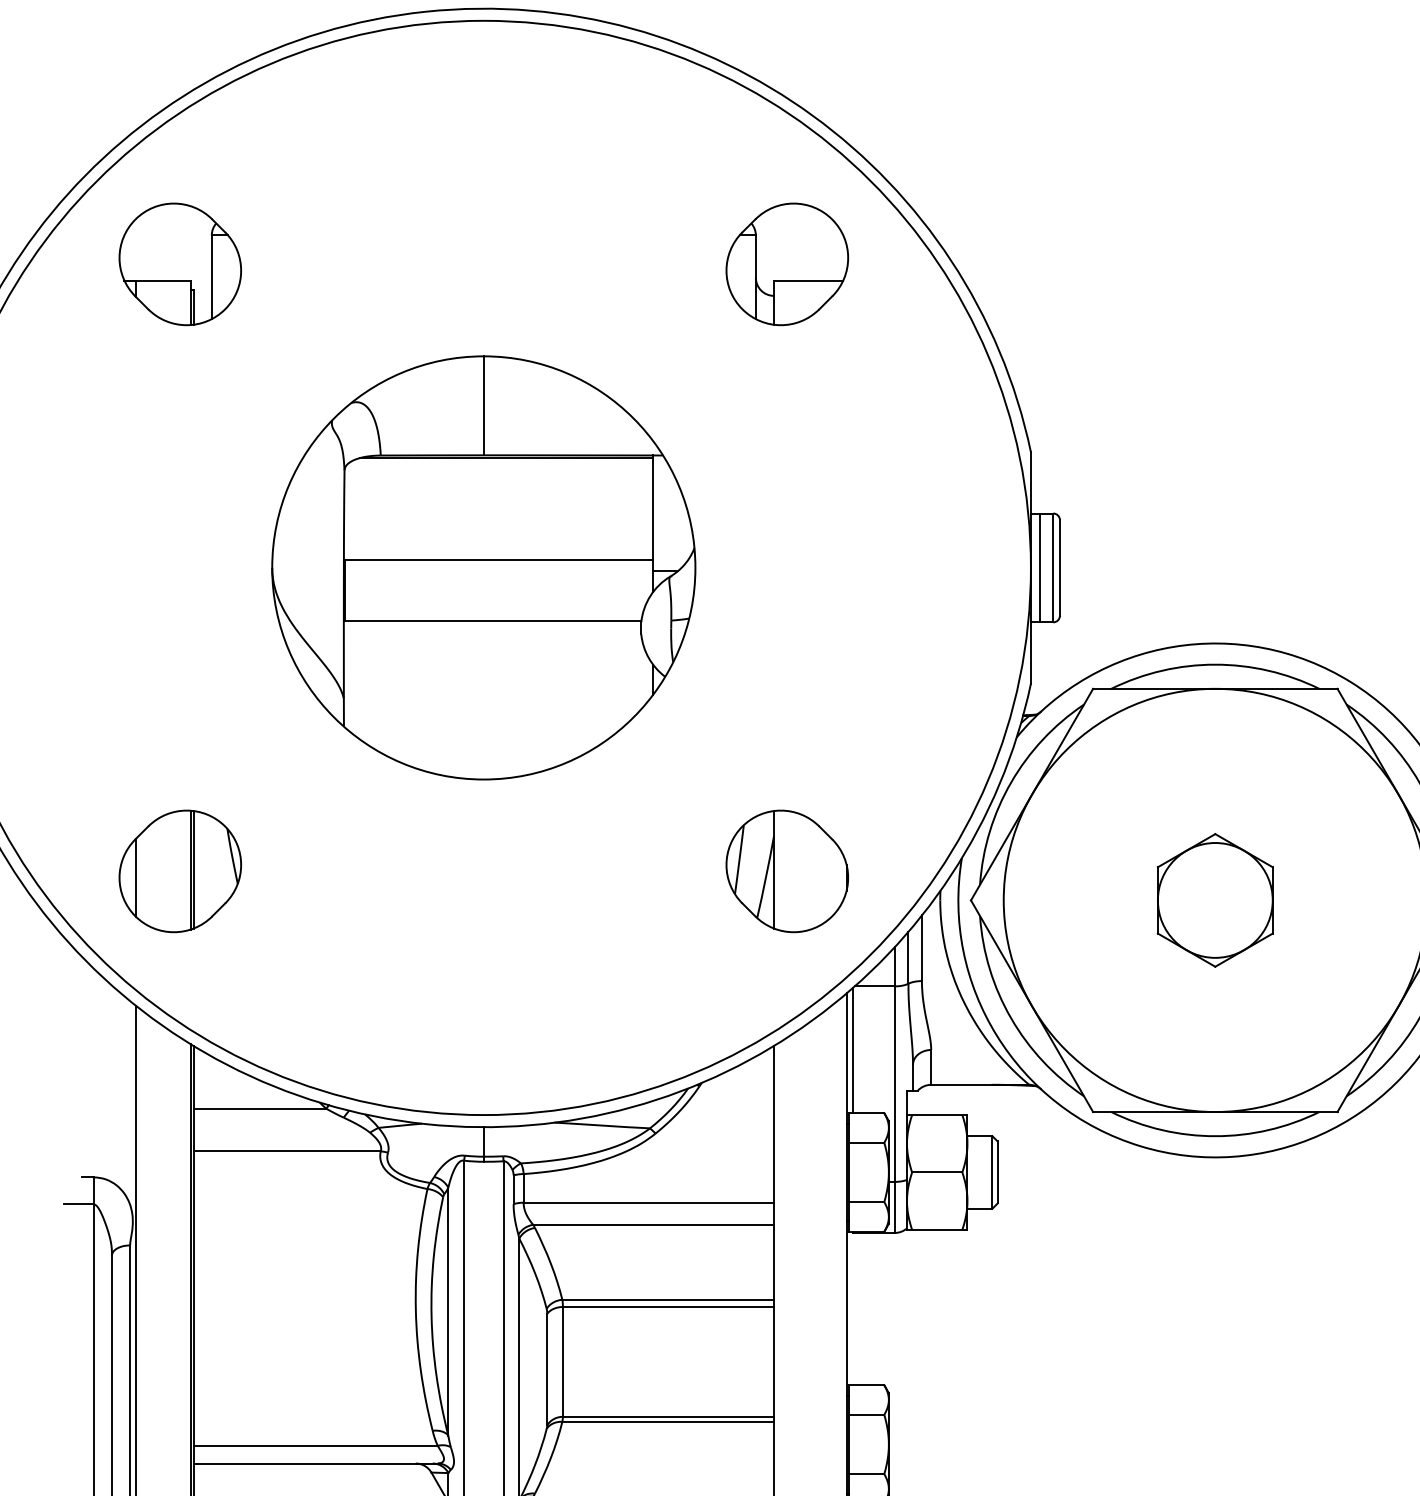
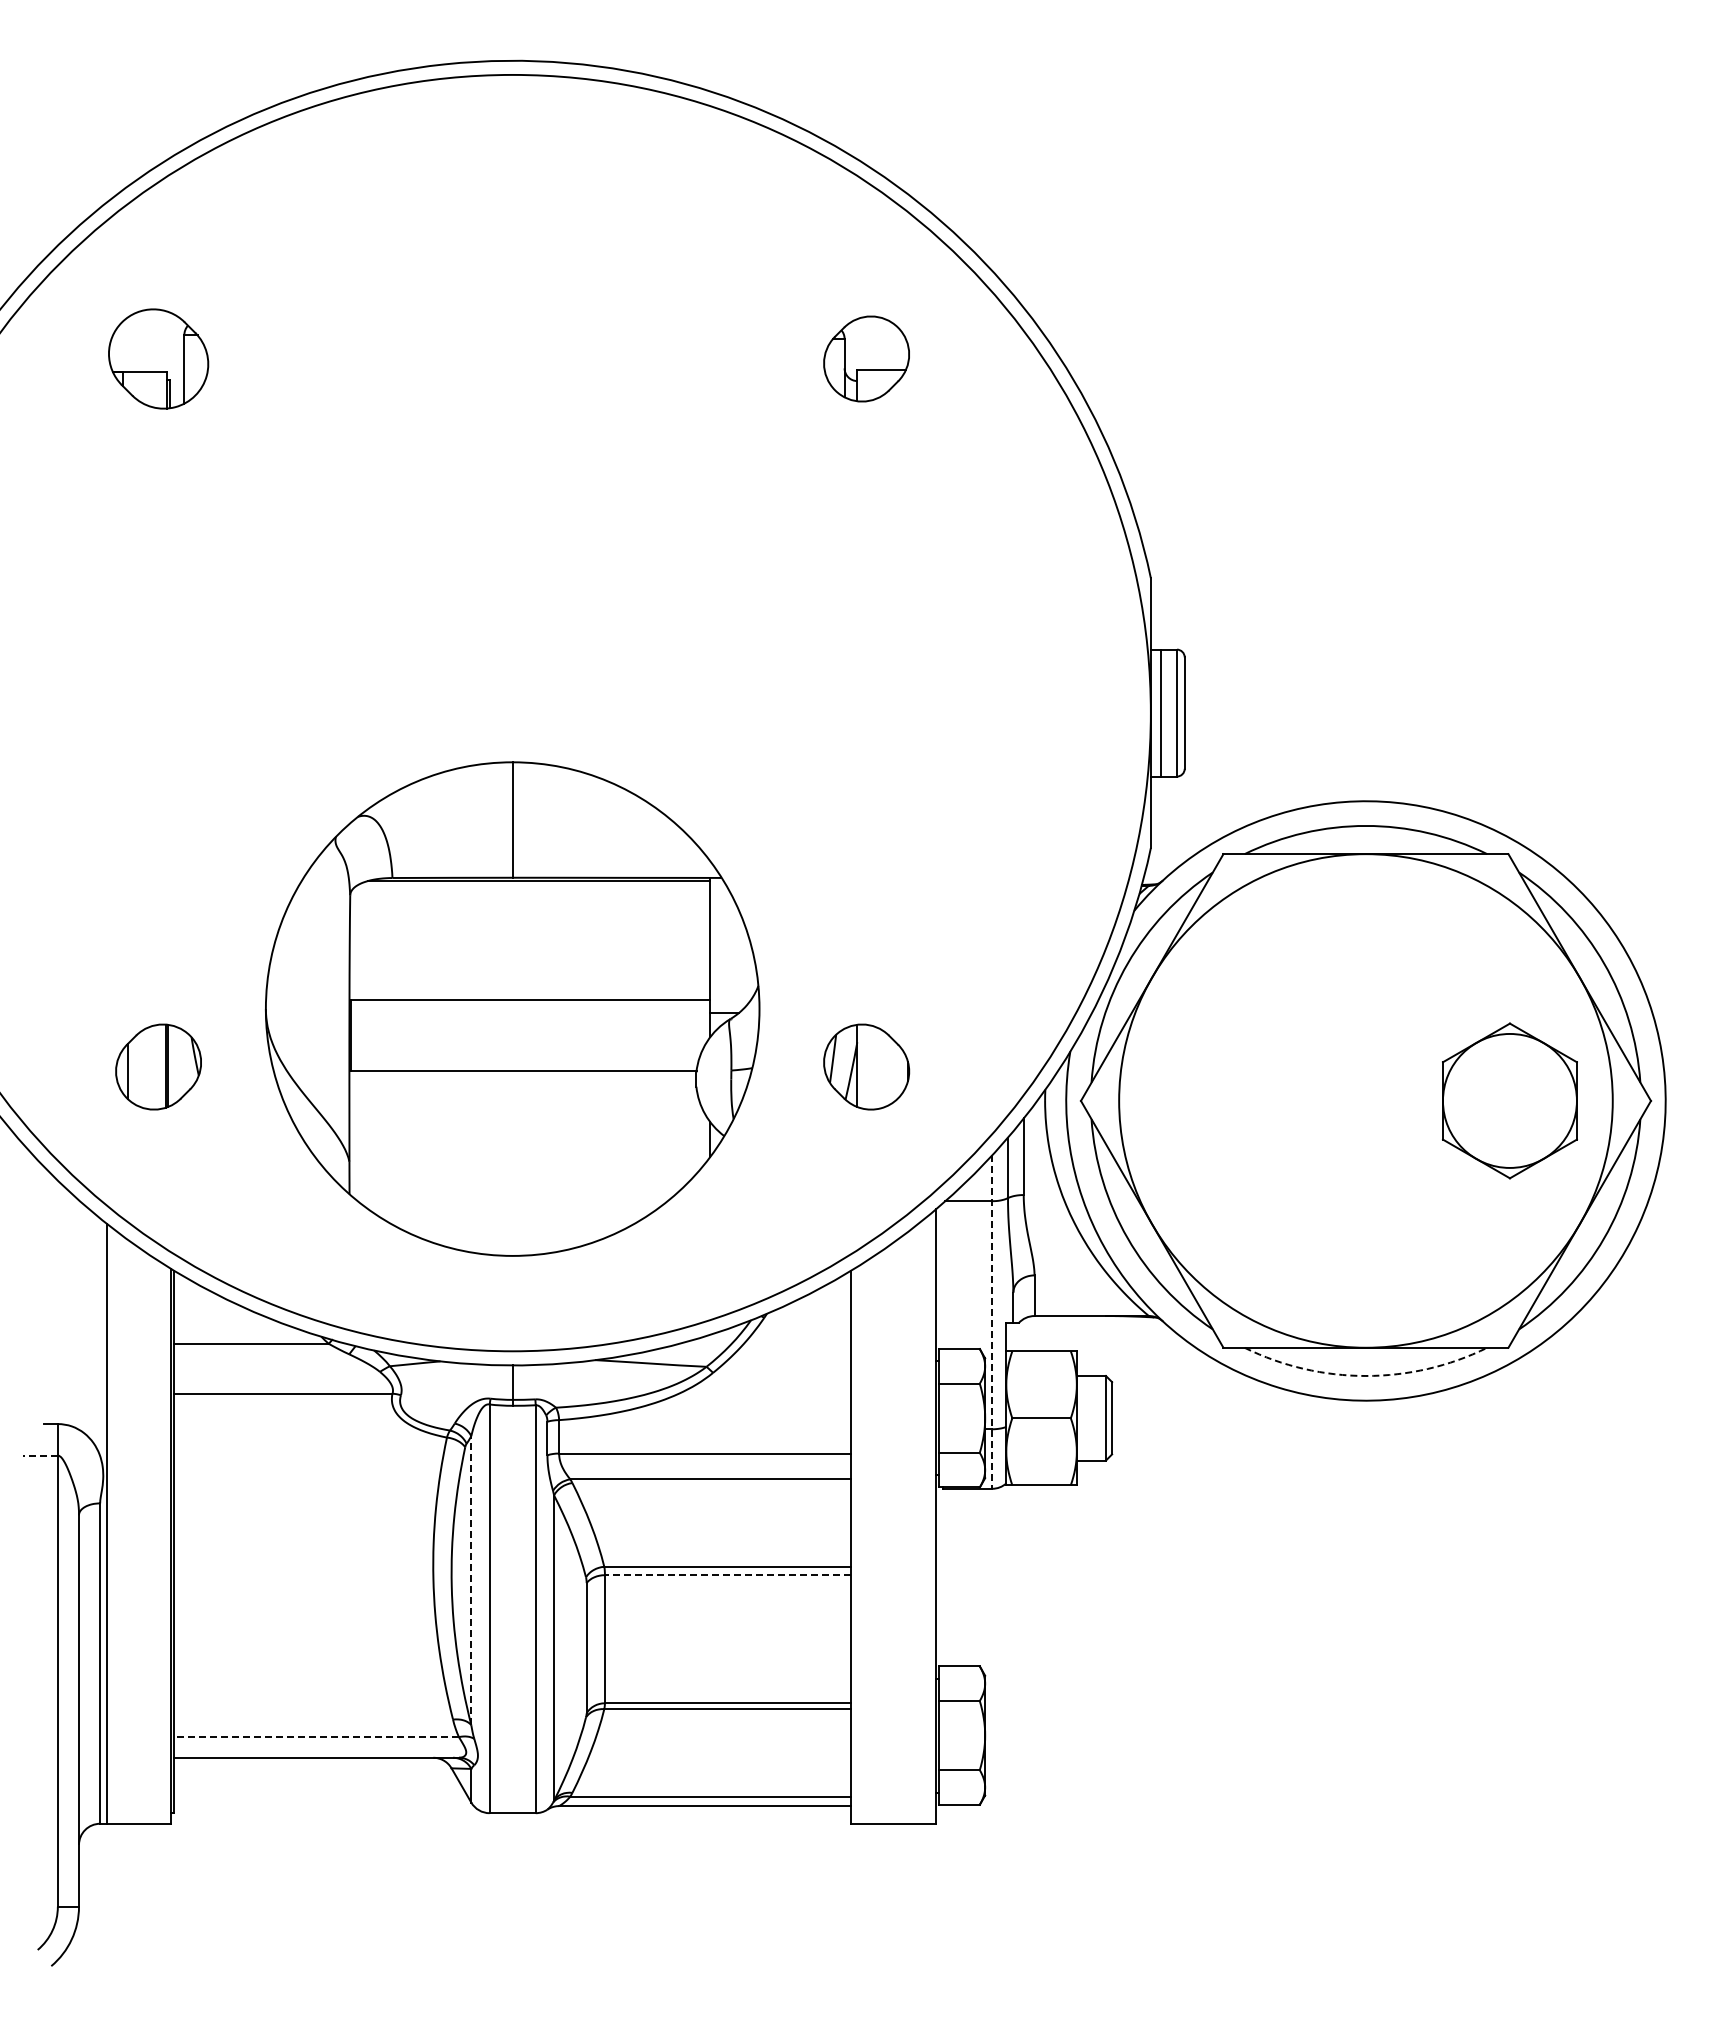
part: (180, 263) -> (158, 358), size x0.7
part: (787, 263) -> (866, 358), size x0.6
part: (483, 567) -> (512, 1008), moved
part: (180, 870) -> (158, 1066), size x0.6
part: (787, 870) -> (866, 1066), size x0.6
part: (1214, 900) -> (1509, 1100), moved
line: (852, 1050) -> (942, 1276), removed
line: (895, 1090) -> (992, 1322), solid -> dashed
arc: (1214, 1135) -> (1365, 1375), solid -> dashed
line: (79, 1204) -> (40, 1455), solid -> dashed
line: (667, 1307) -> (727, 1575), solid -> dashed
line: (448, 1311) -> (471, 1580), solid -> dashed
line: (315, 1446) -> (316, 1737), solid -> dashed

